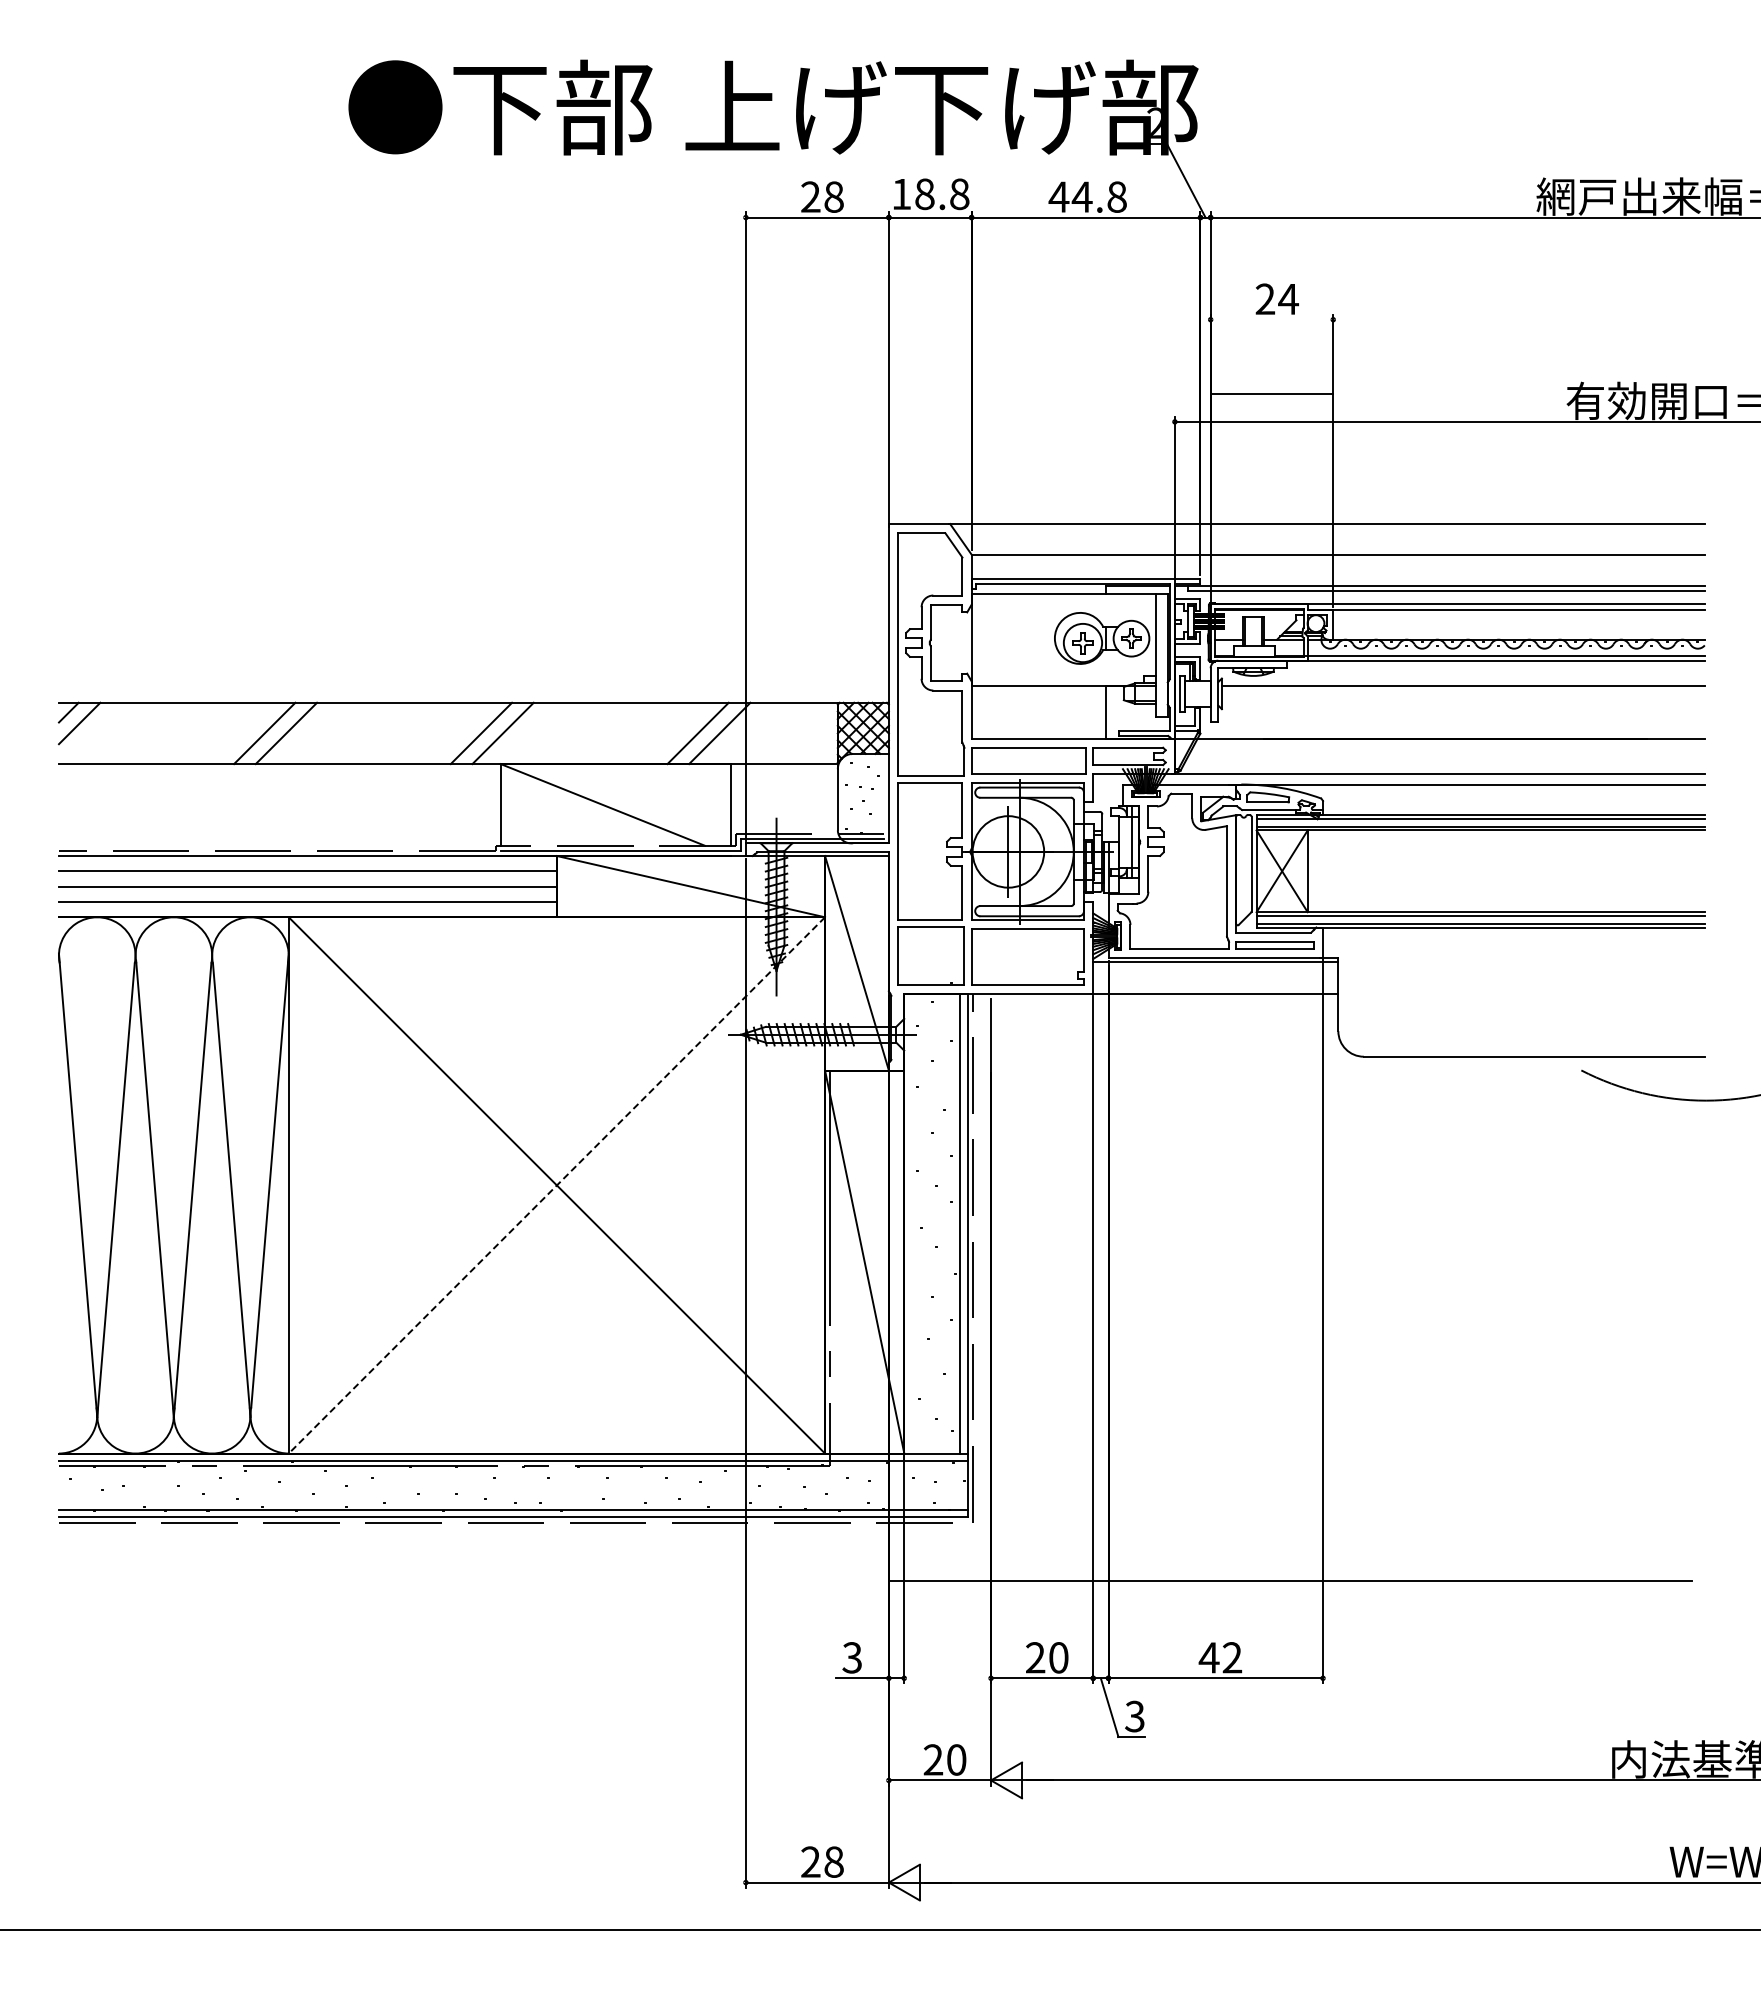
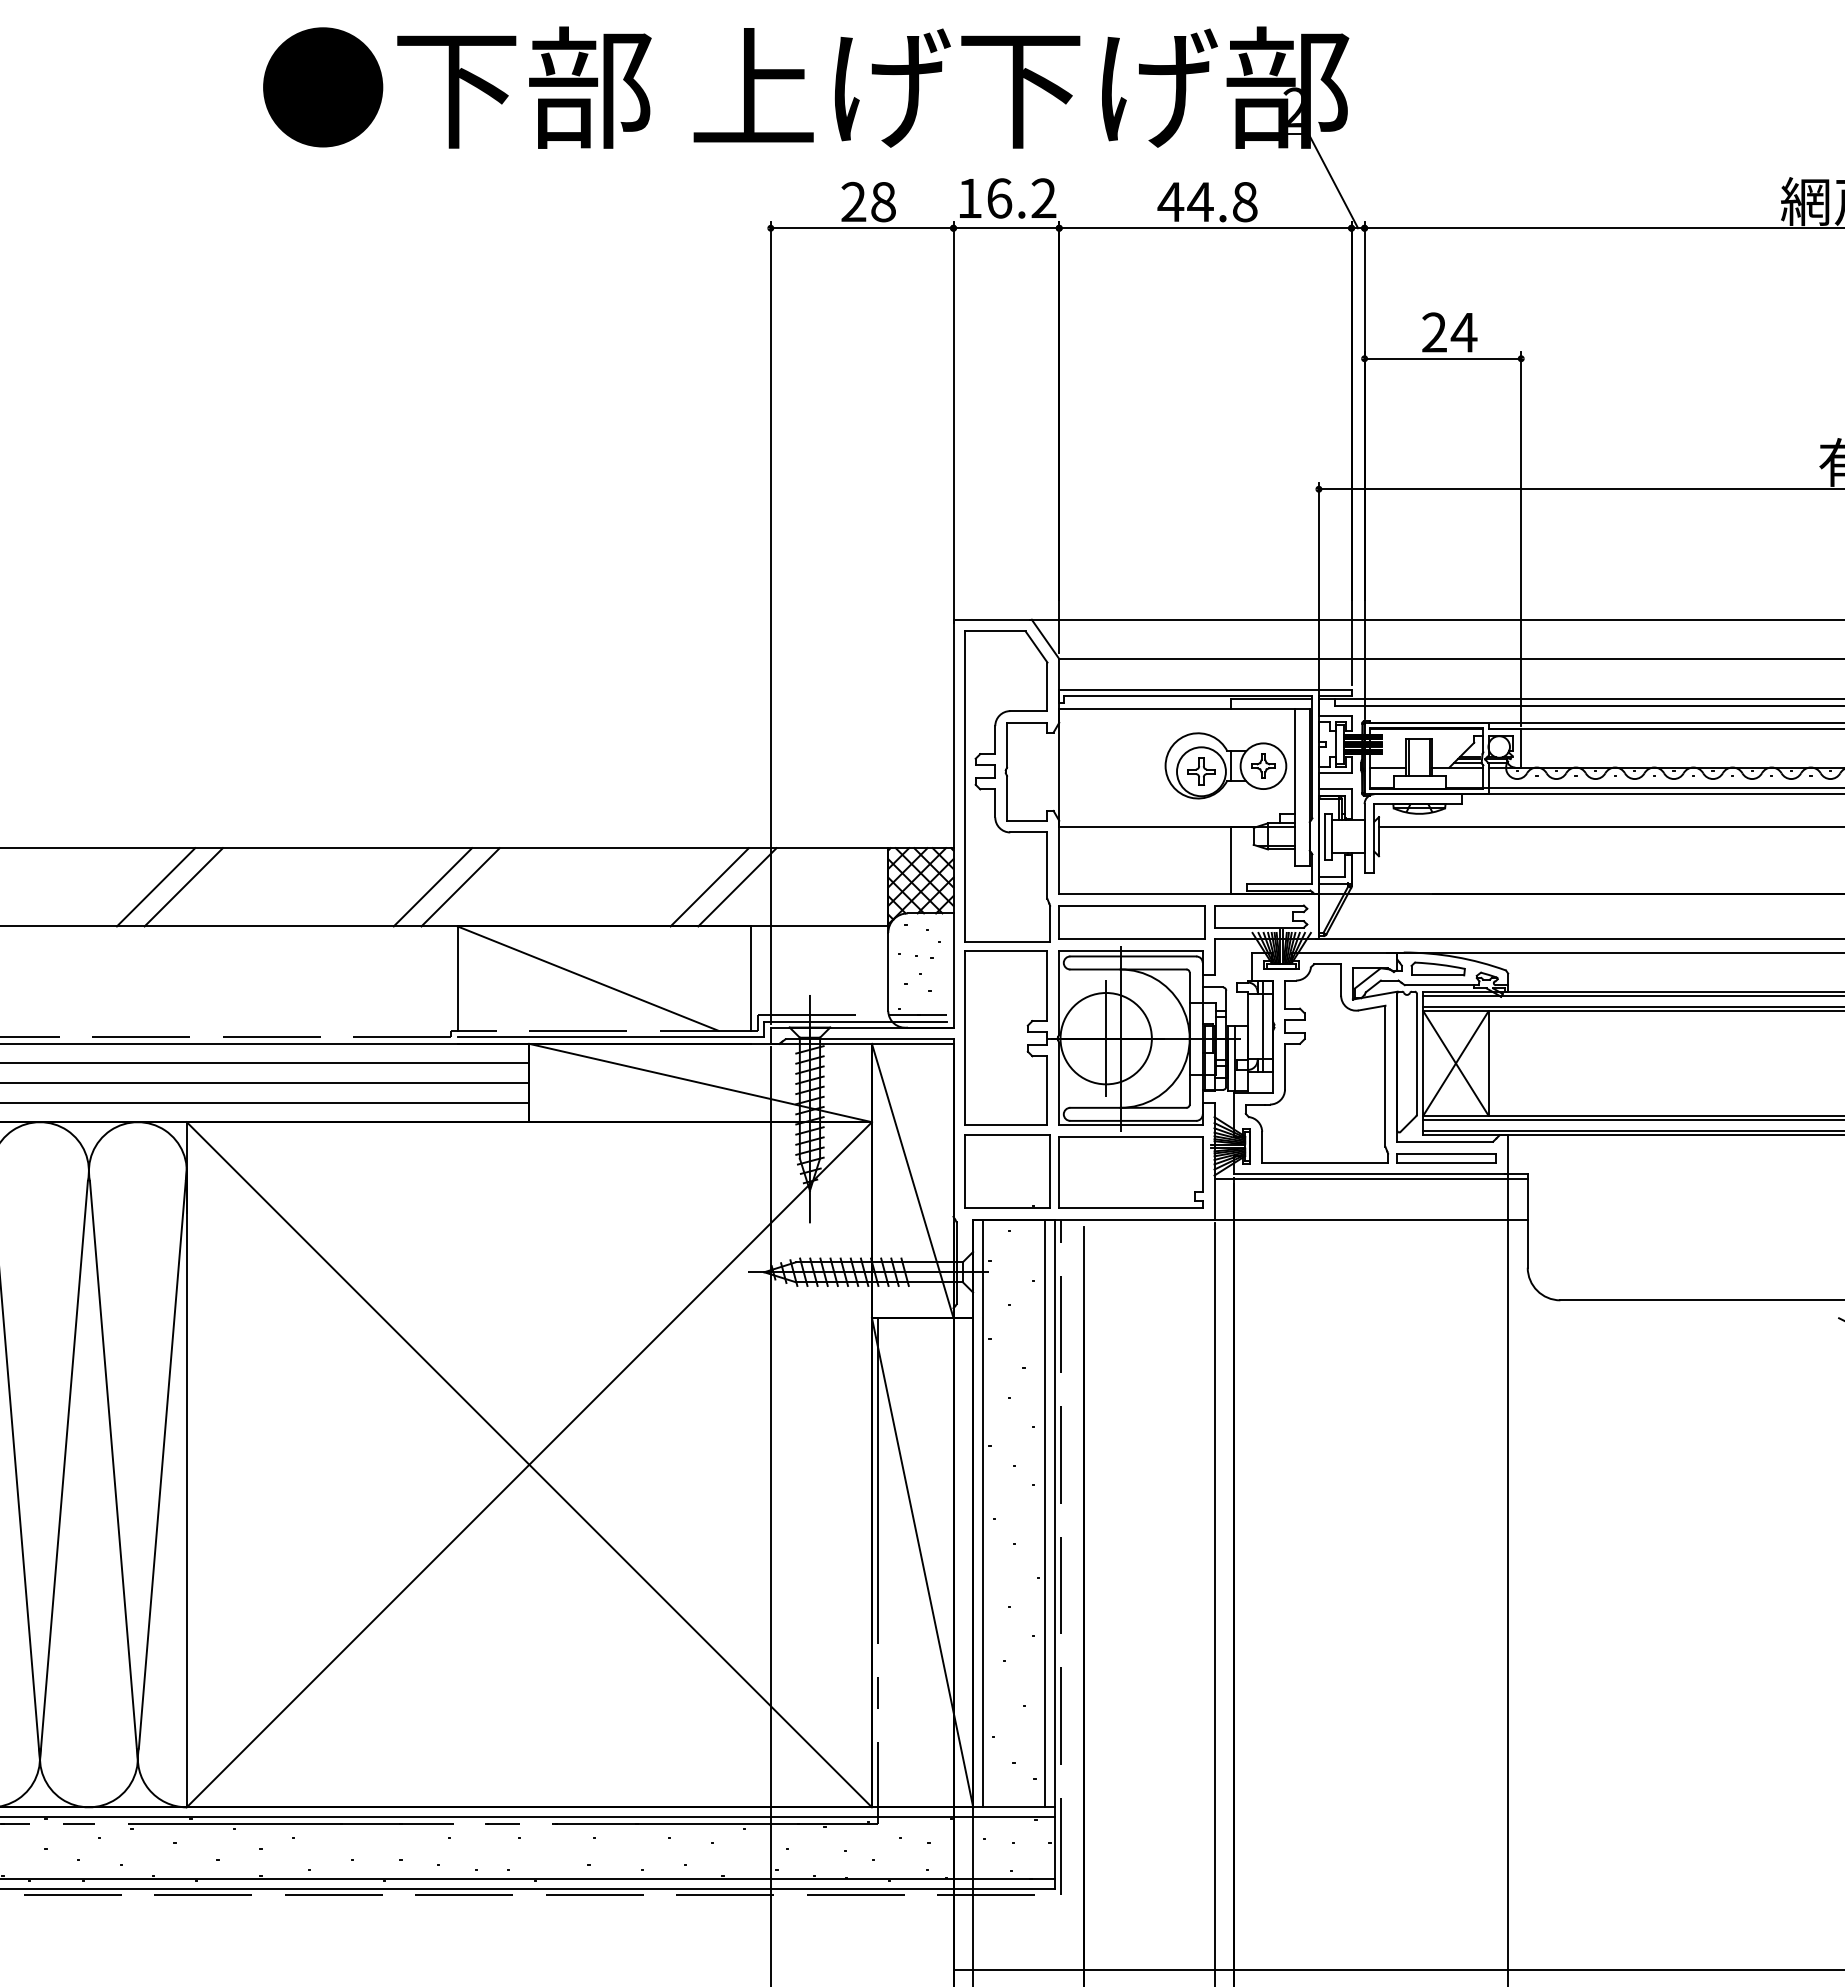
text: (942, 194) -> (1021, 198), 18.8 -> 16.2
line: (1271, 393) -> (1442, 358), moved
line: (556, 1185) -> (528, 1464), dashed -> solid
line: (911, 1223) -> (982, 1513), added

